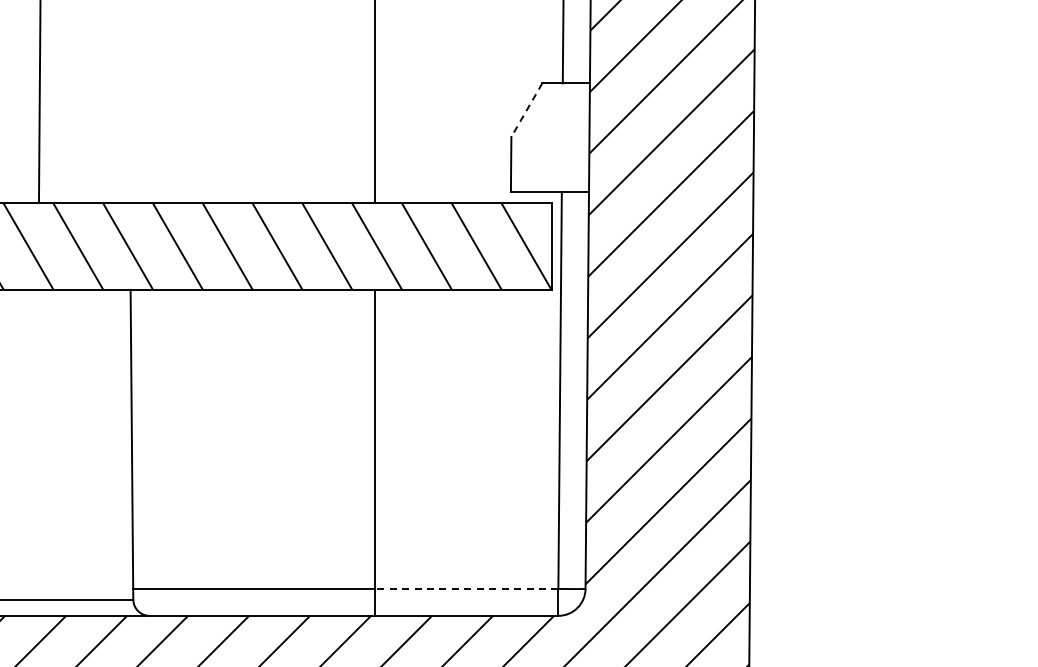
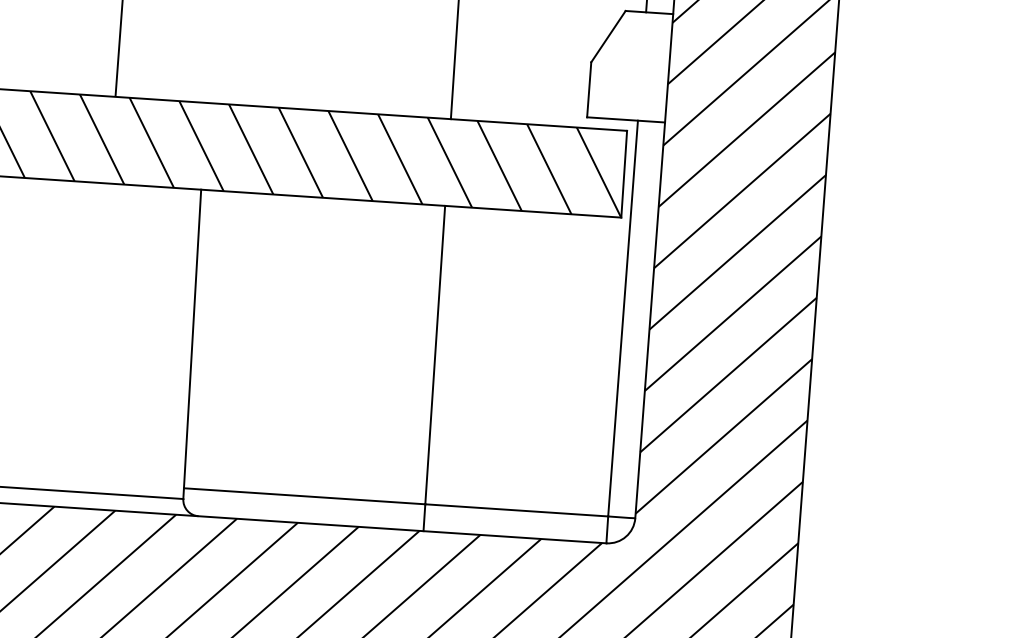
line: (526, 110) -> (608, 36), dashed -> solid
line: (466, 588) -> (516, 509), dashed -> solid

